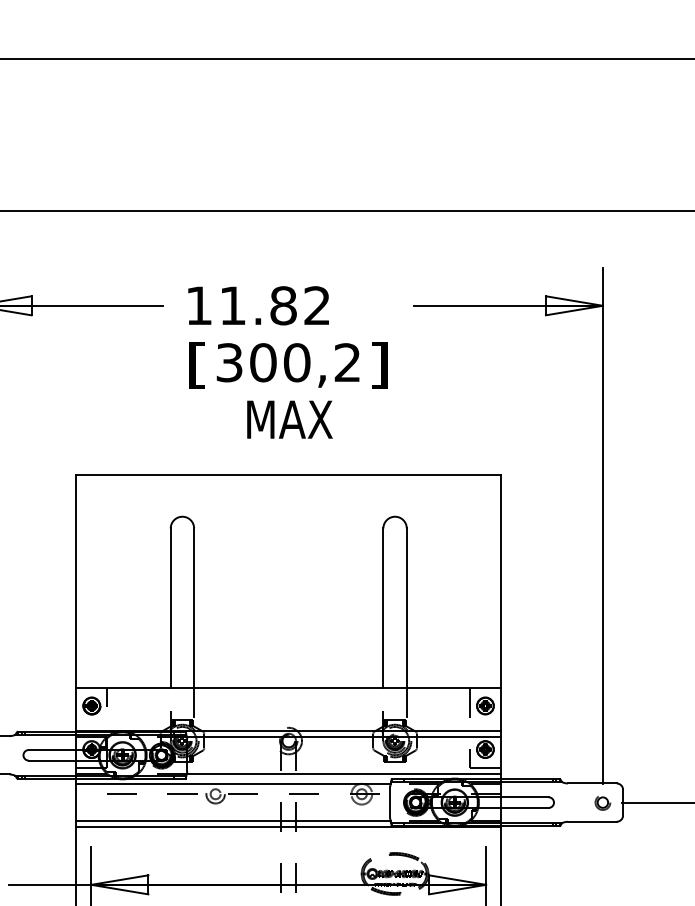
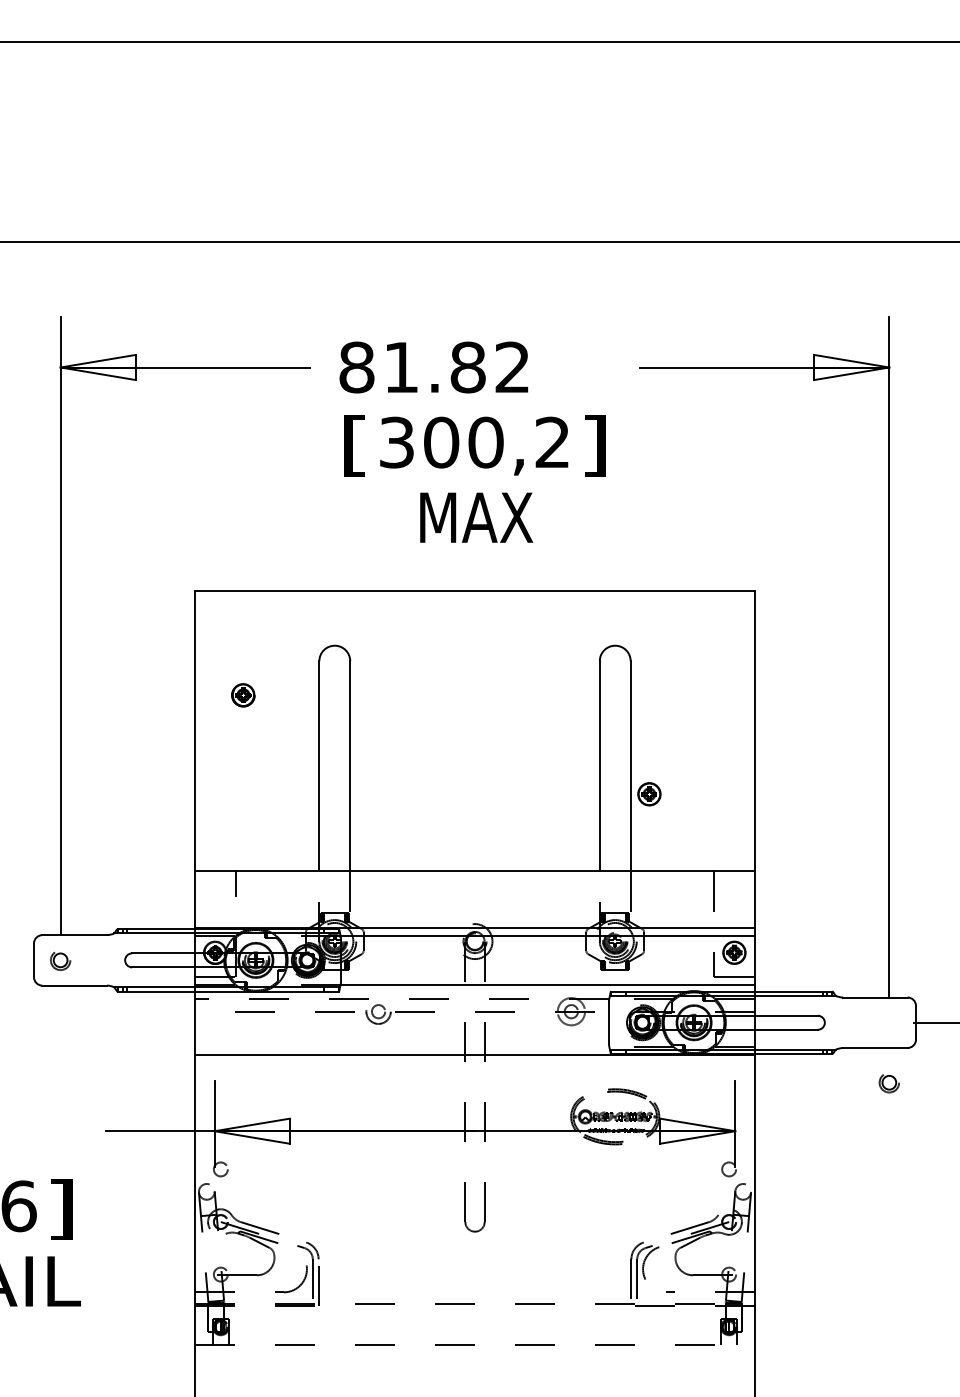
text: (198, 305) -> (356, 367), 11.82 -> 81.82
part: (91, 706) -> (243, 695), moved
part: (485, 706) -> (649, 794), moved
line: (233, 784) -> (401, 998), solid -> dashed
part: (602, 803) -> (888, 1083), moved
line: (233, 821) -> (401, 1047), removed

